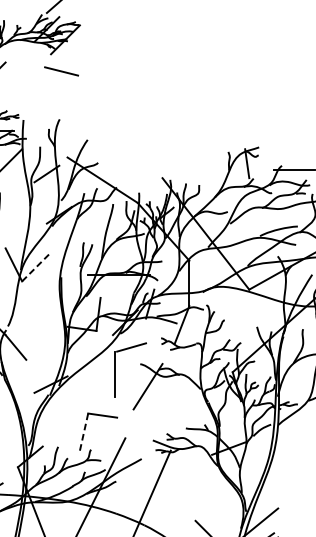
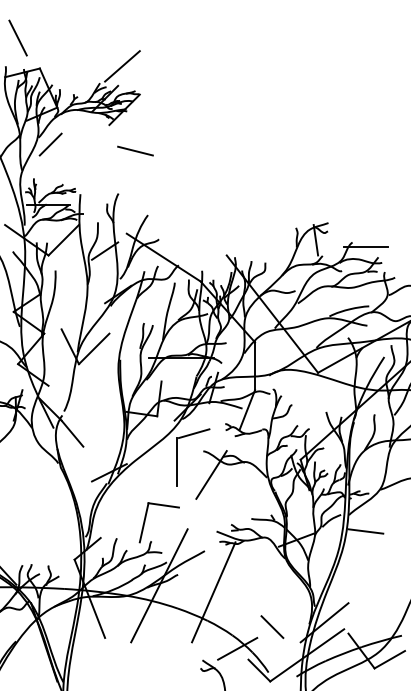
line: (61, 70) -> (135, 150), moved
line: (36, 266) -> (94, 348), dashed -> solid
line: (84, 431) -> (144, 522), dashed -> solid
line: (294, 440) -> (365, 531), added

